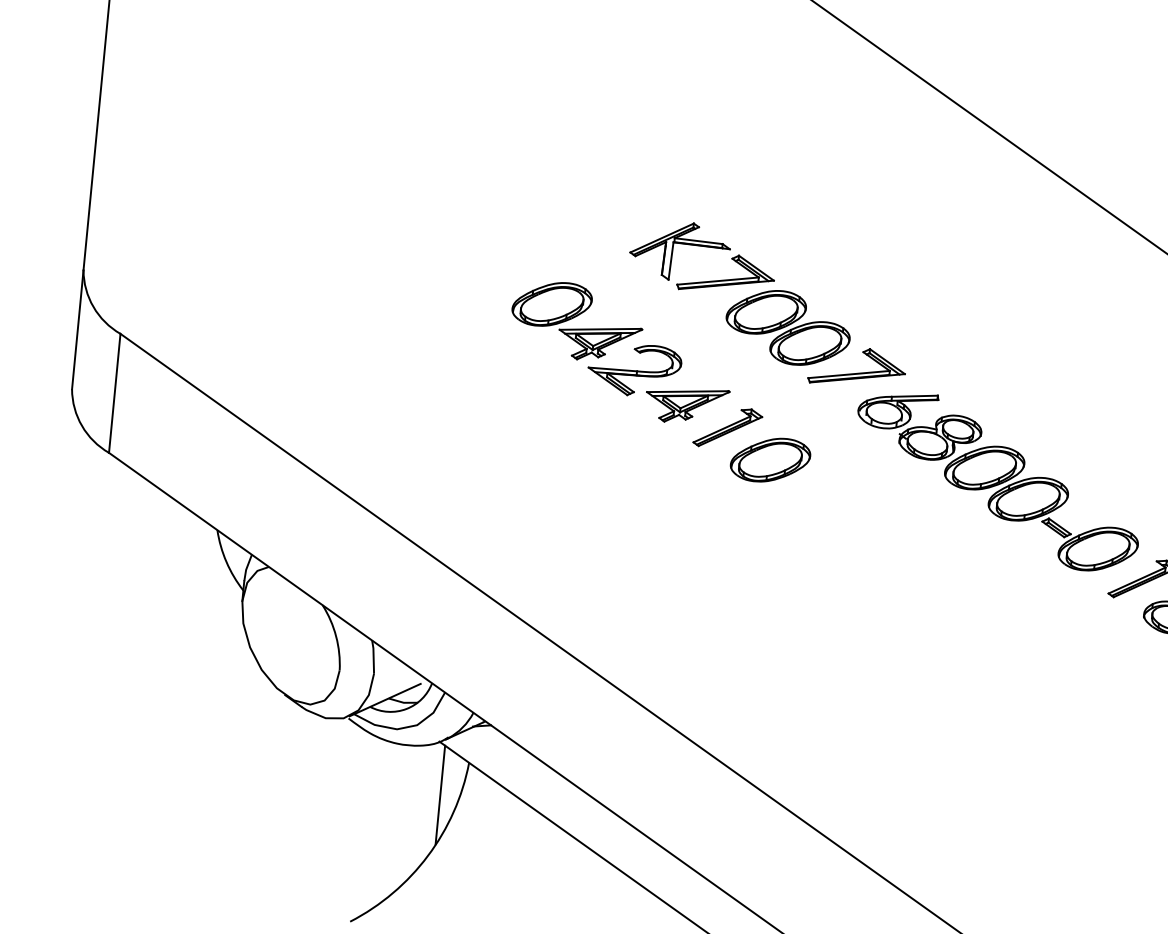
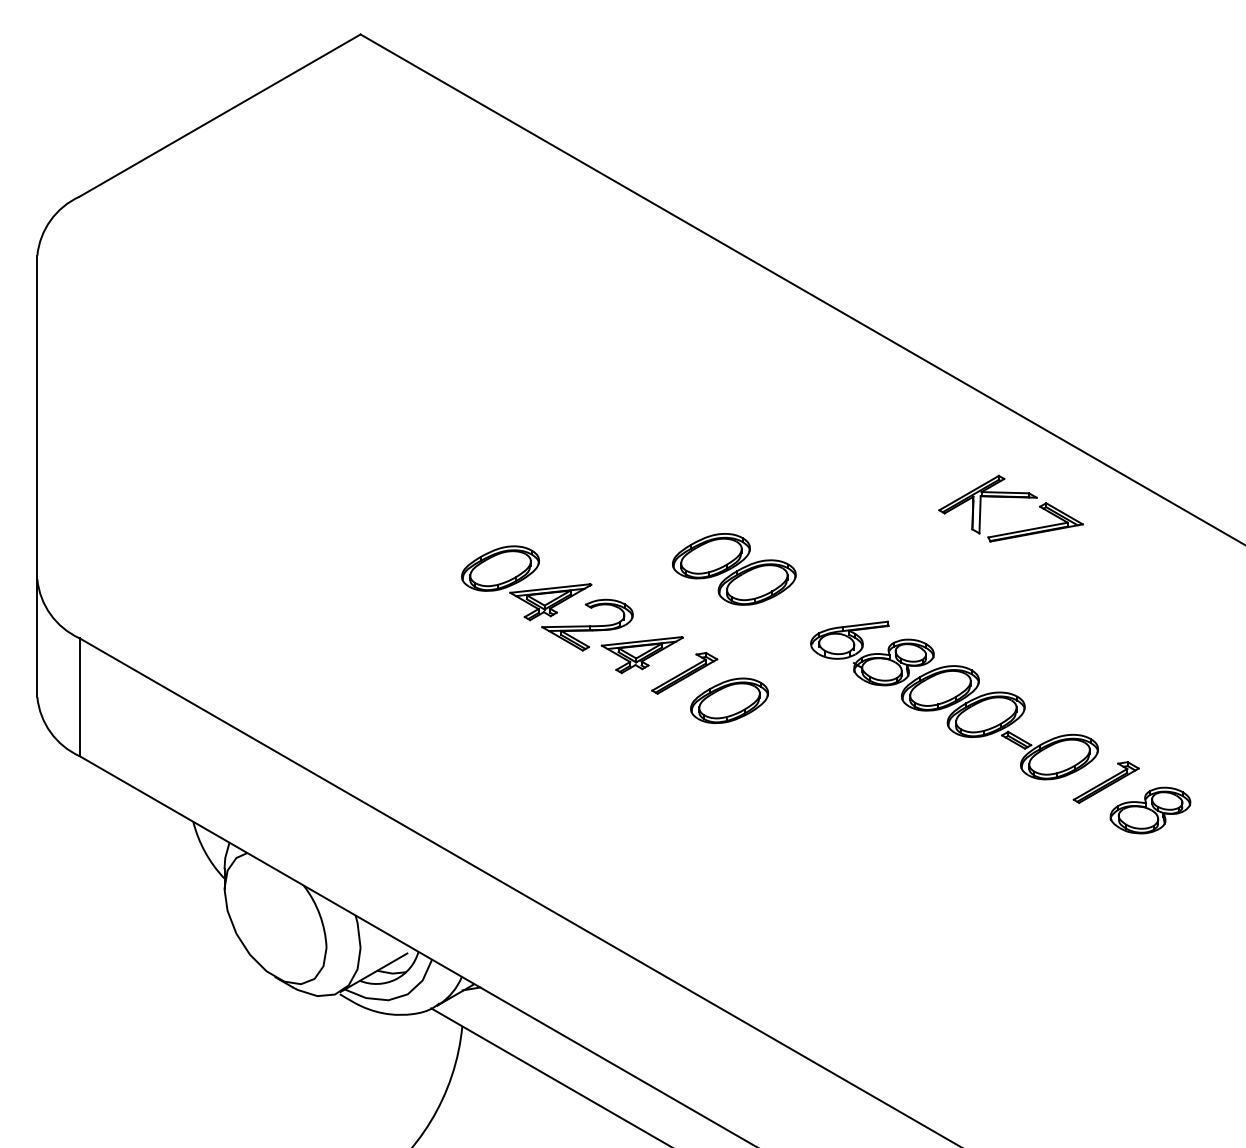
part: (703, 246) -> (1010, 497), moved
part: (856, 367) -> (805, 601), removed
line: (440, 794) -> (437, 1060), removed

